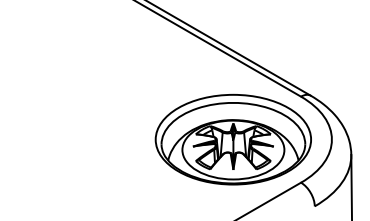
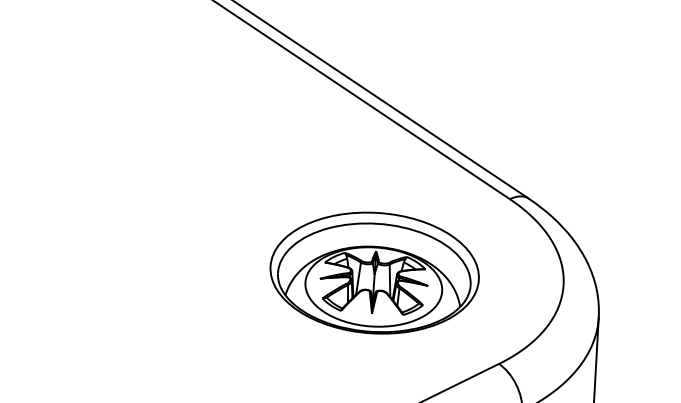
part: (232, 139) -> (373, 272), size x0.7

